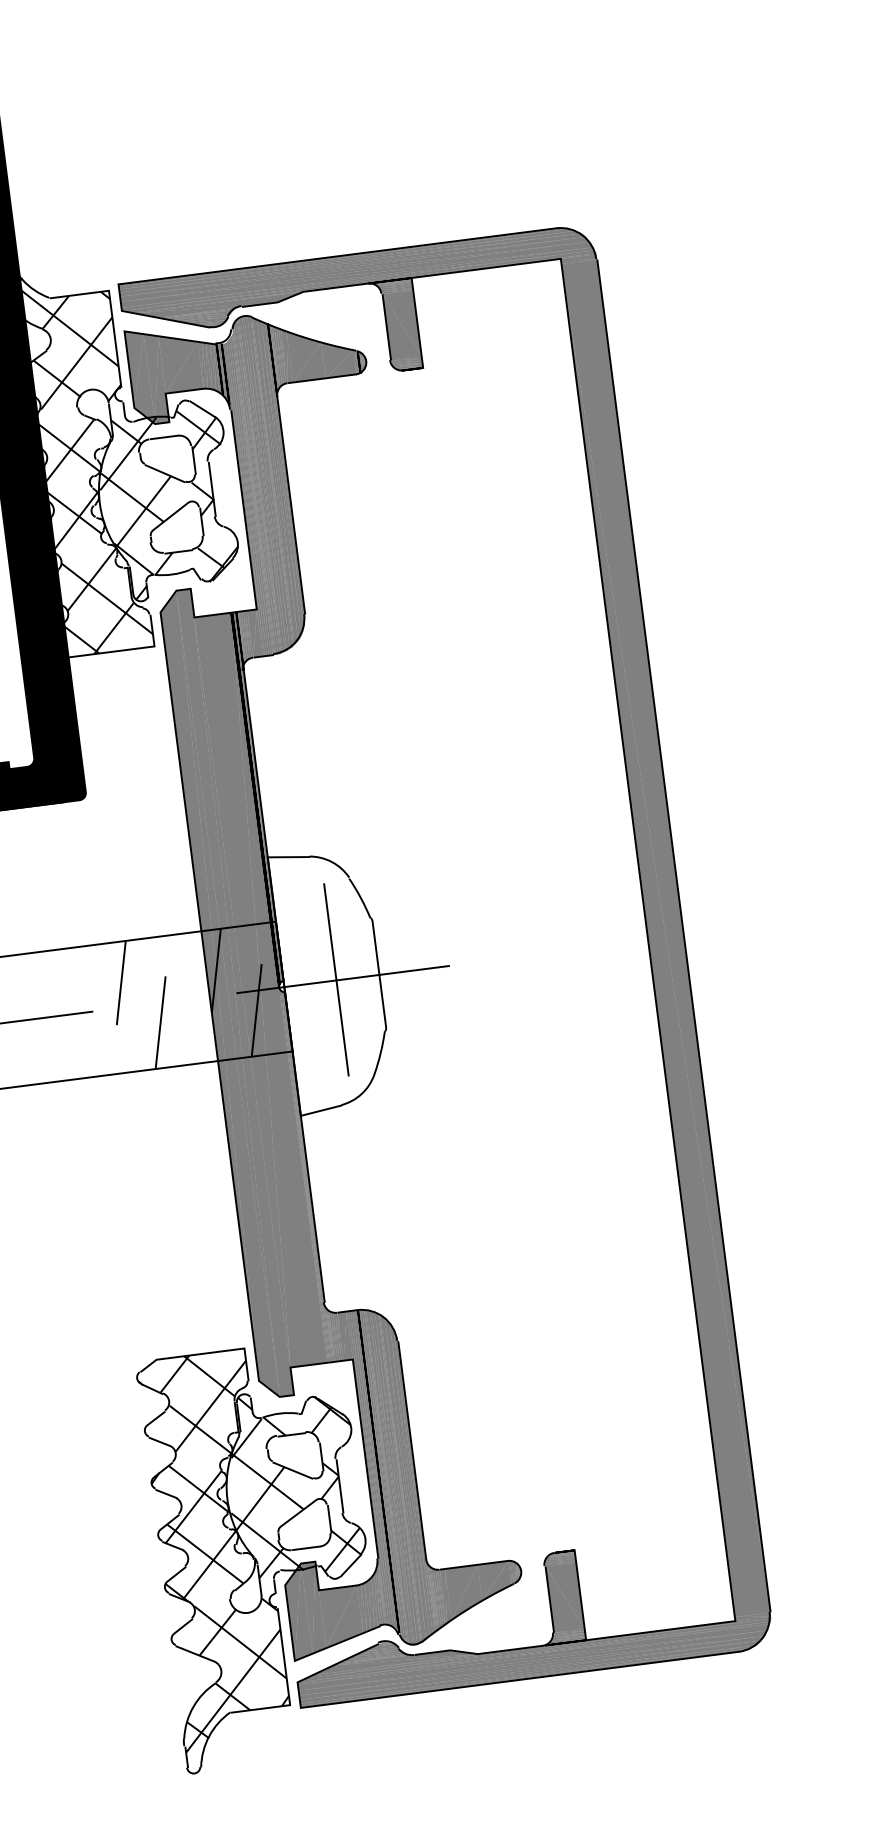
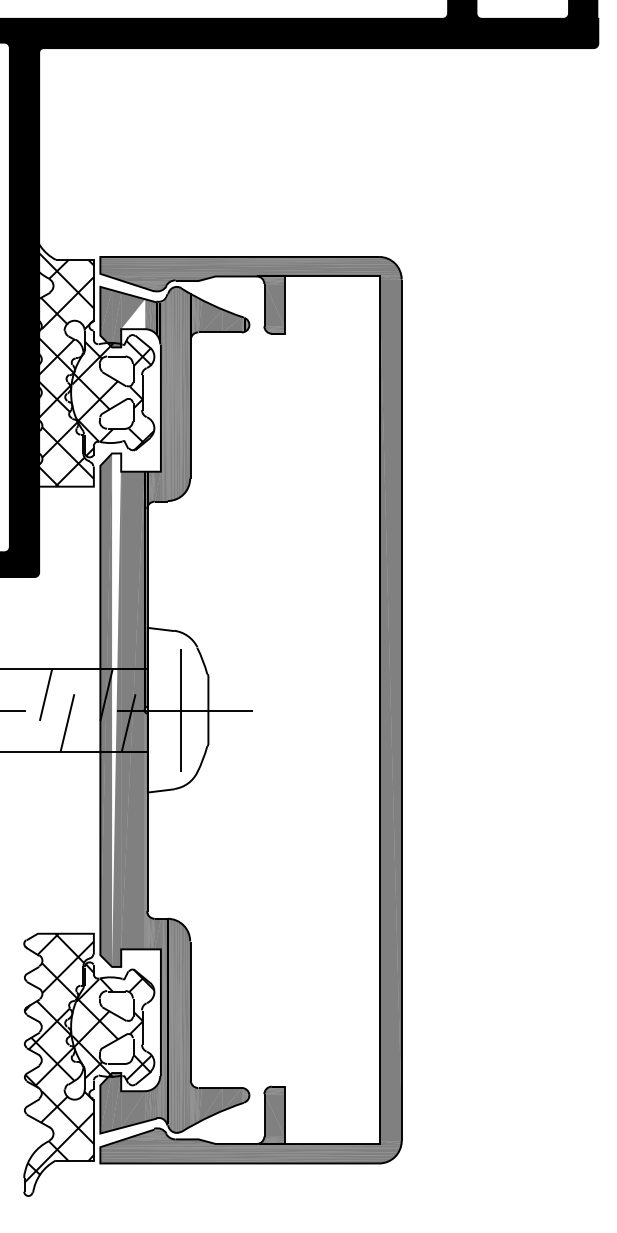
fill: (182, 368) -> (133, 314), removed
fill: (234, 991) -> (116, 709), removed

